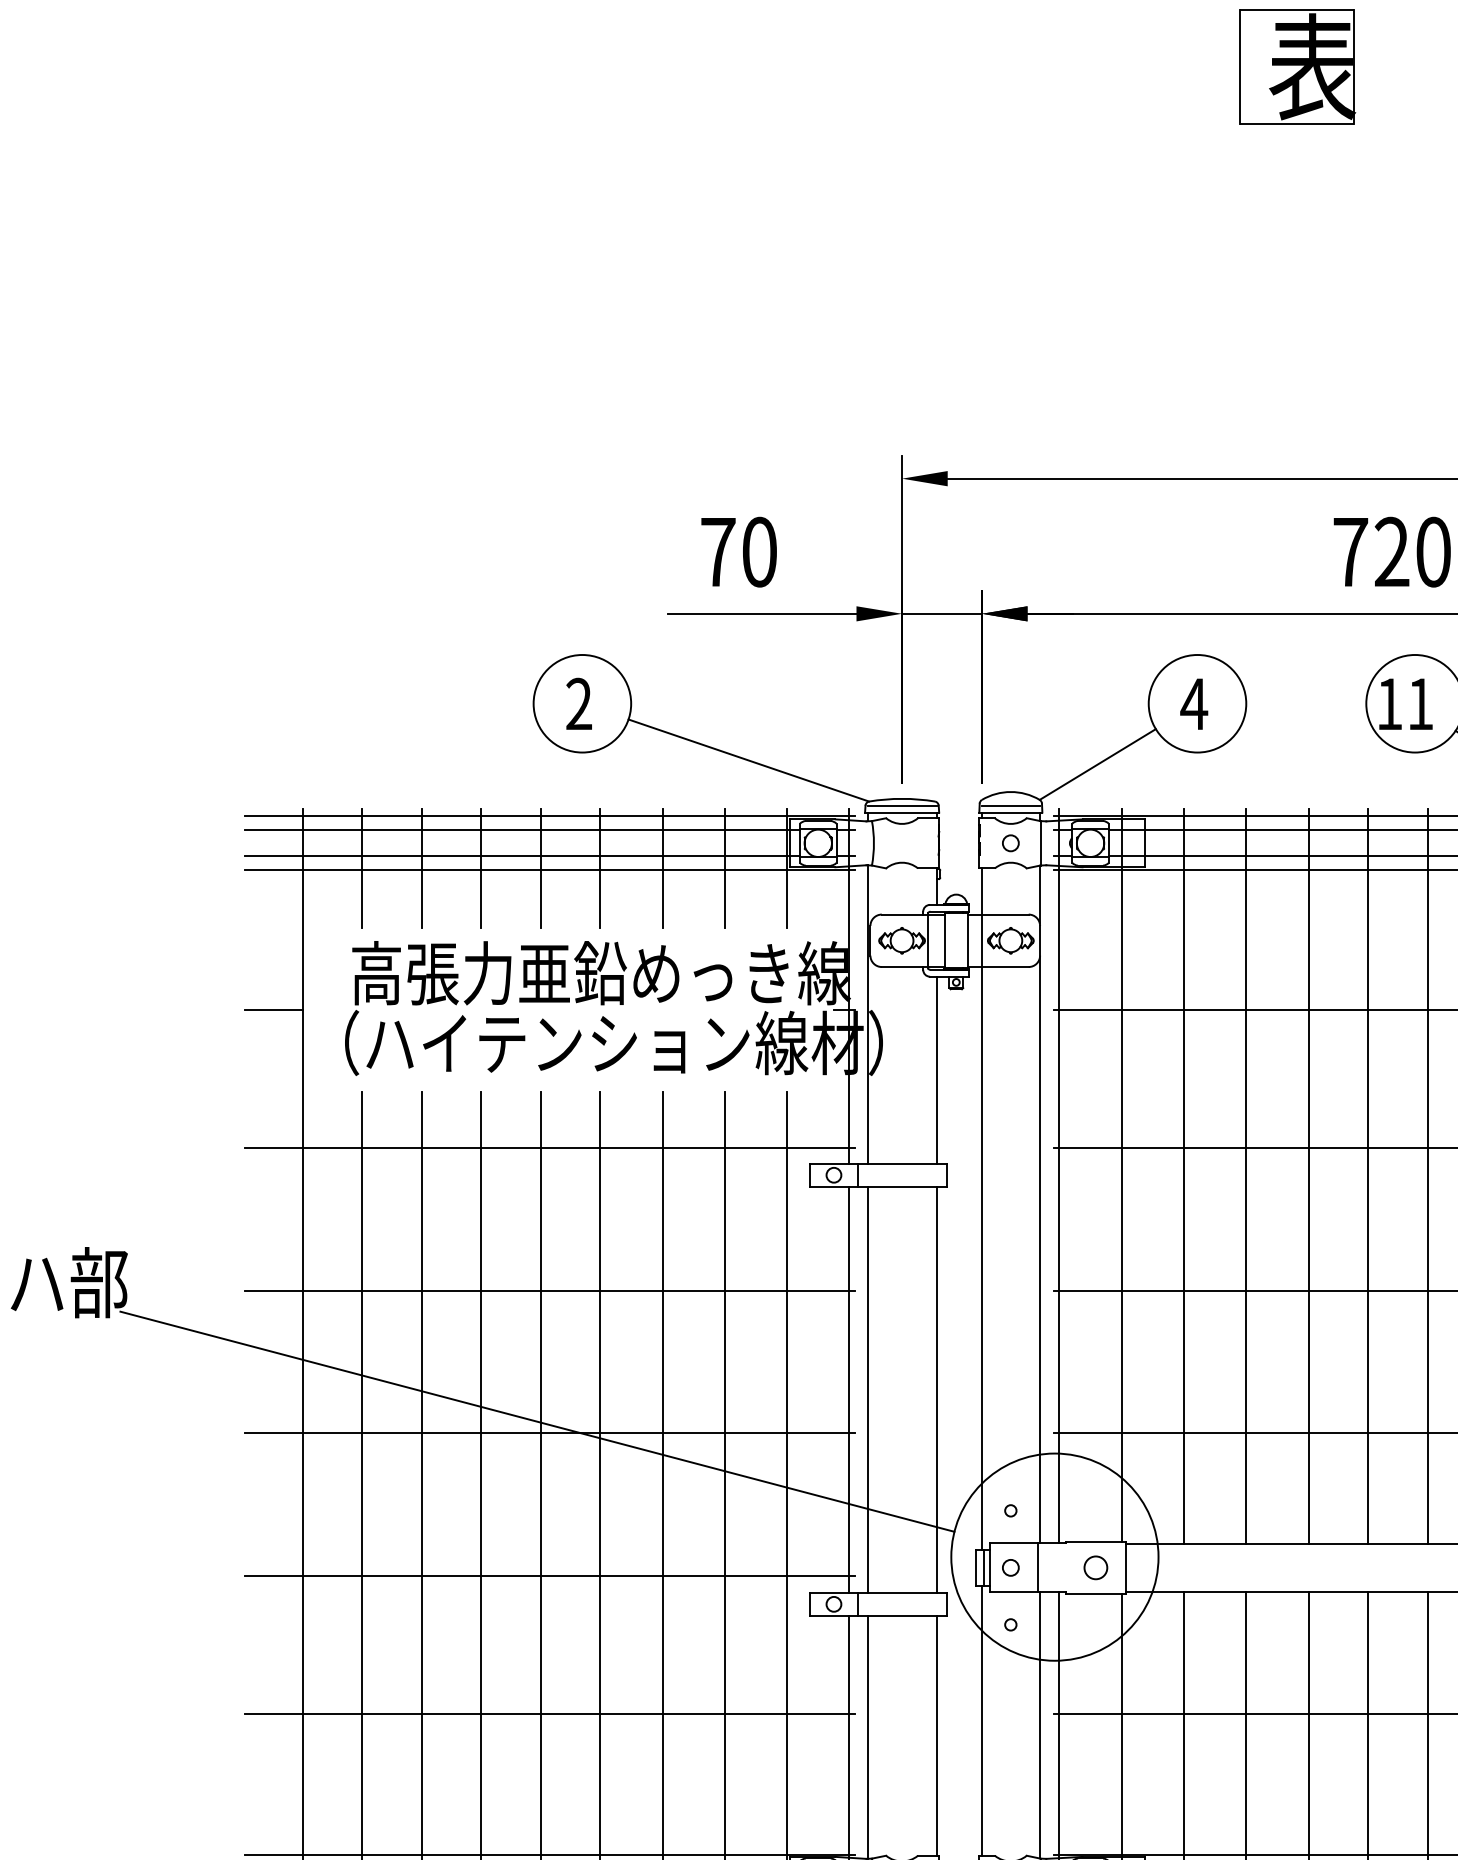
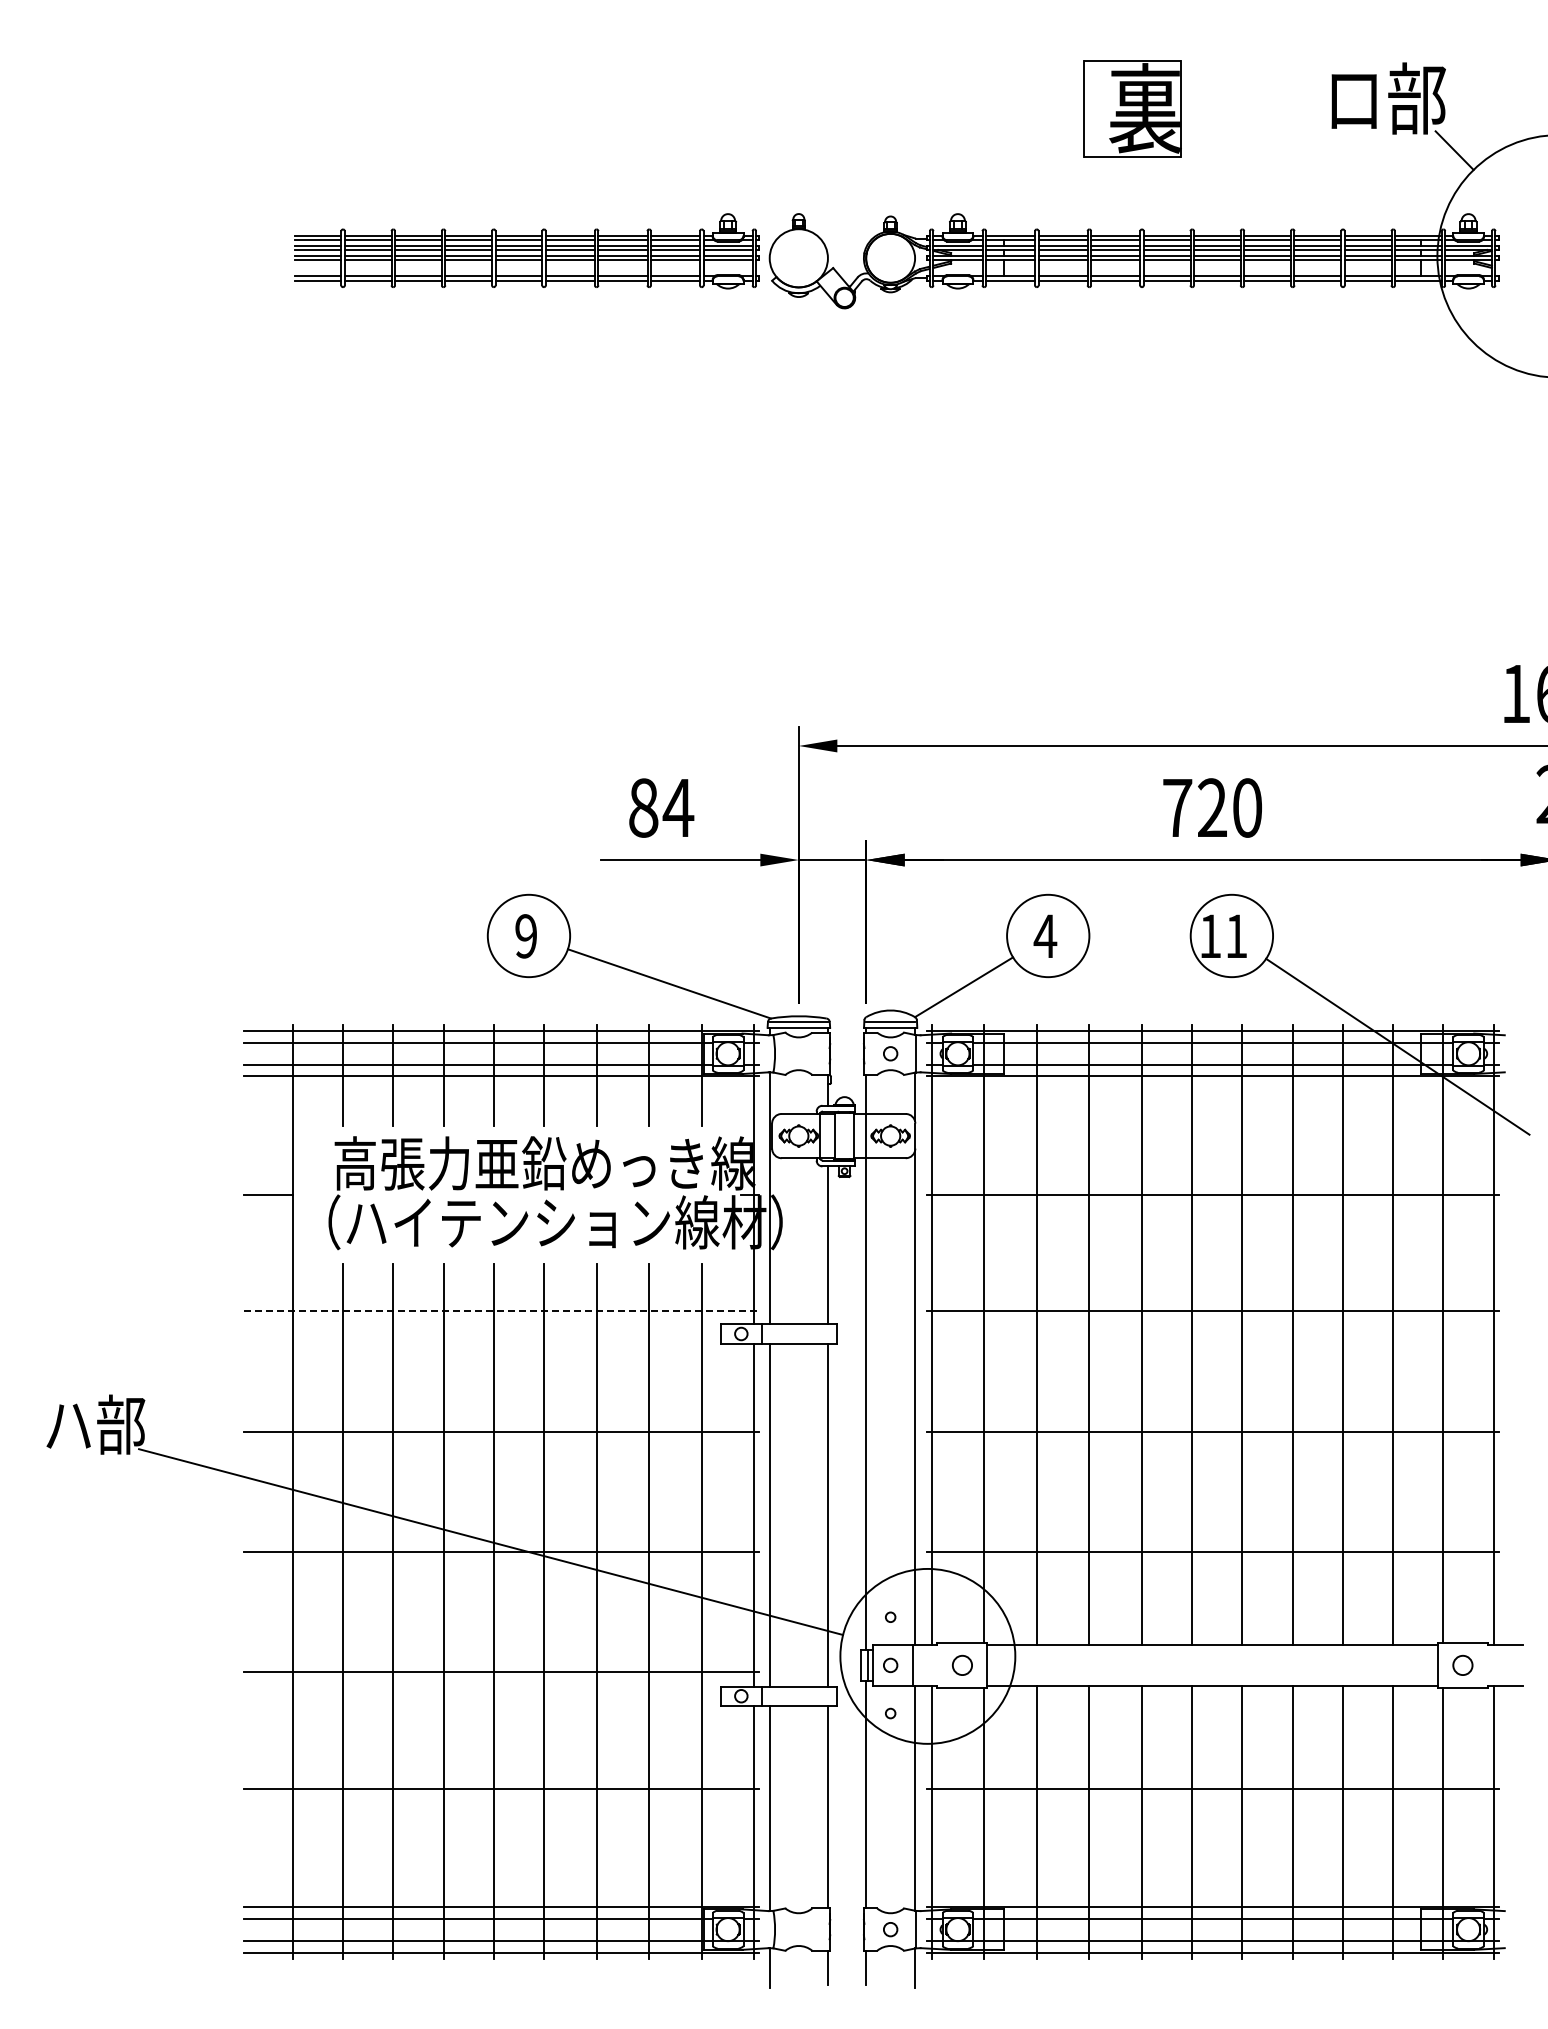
part: (1297, 67) -> (1132, 398), removed
text: (739, 551) -> (661, 807), 70 -> 84
text: (579, 704) -> (526, 936), 2 -> 9
line: (551, 1148) -> (502, 1311), solid -> dashed

